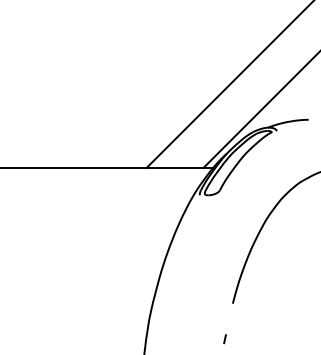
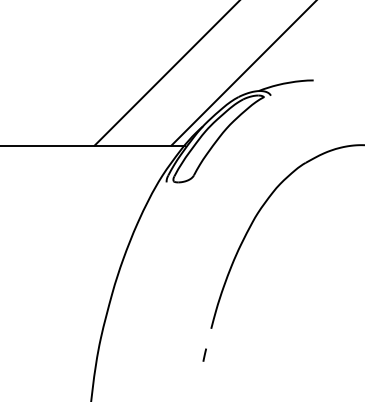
curve: (224, 339) -> (204, 355), moved

